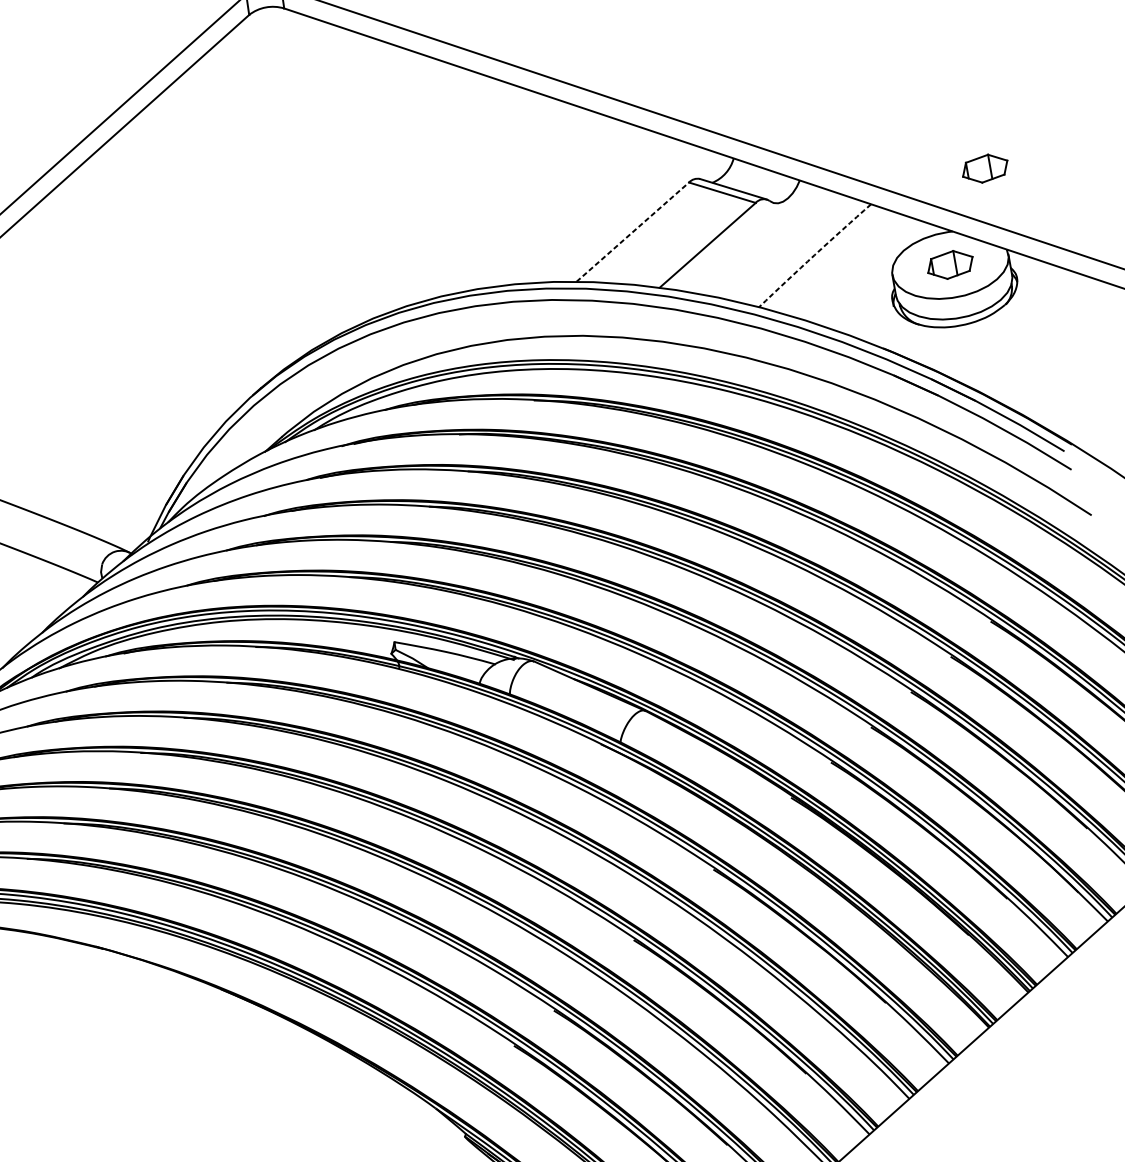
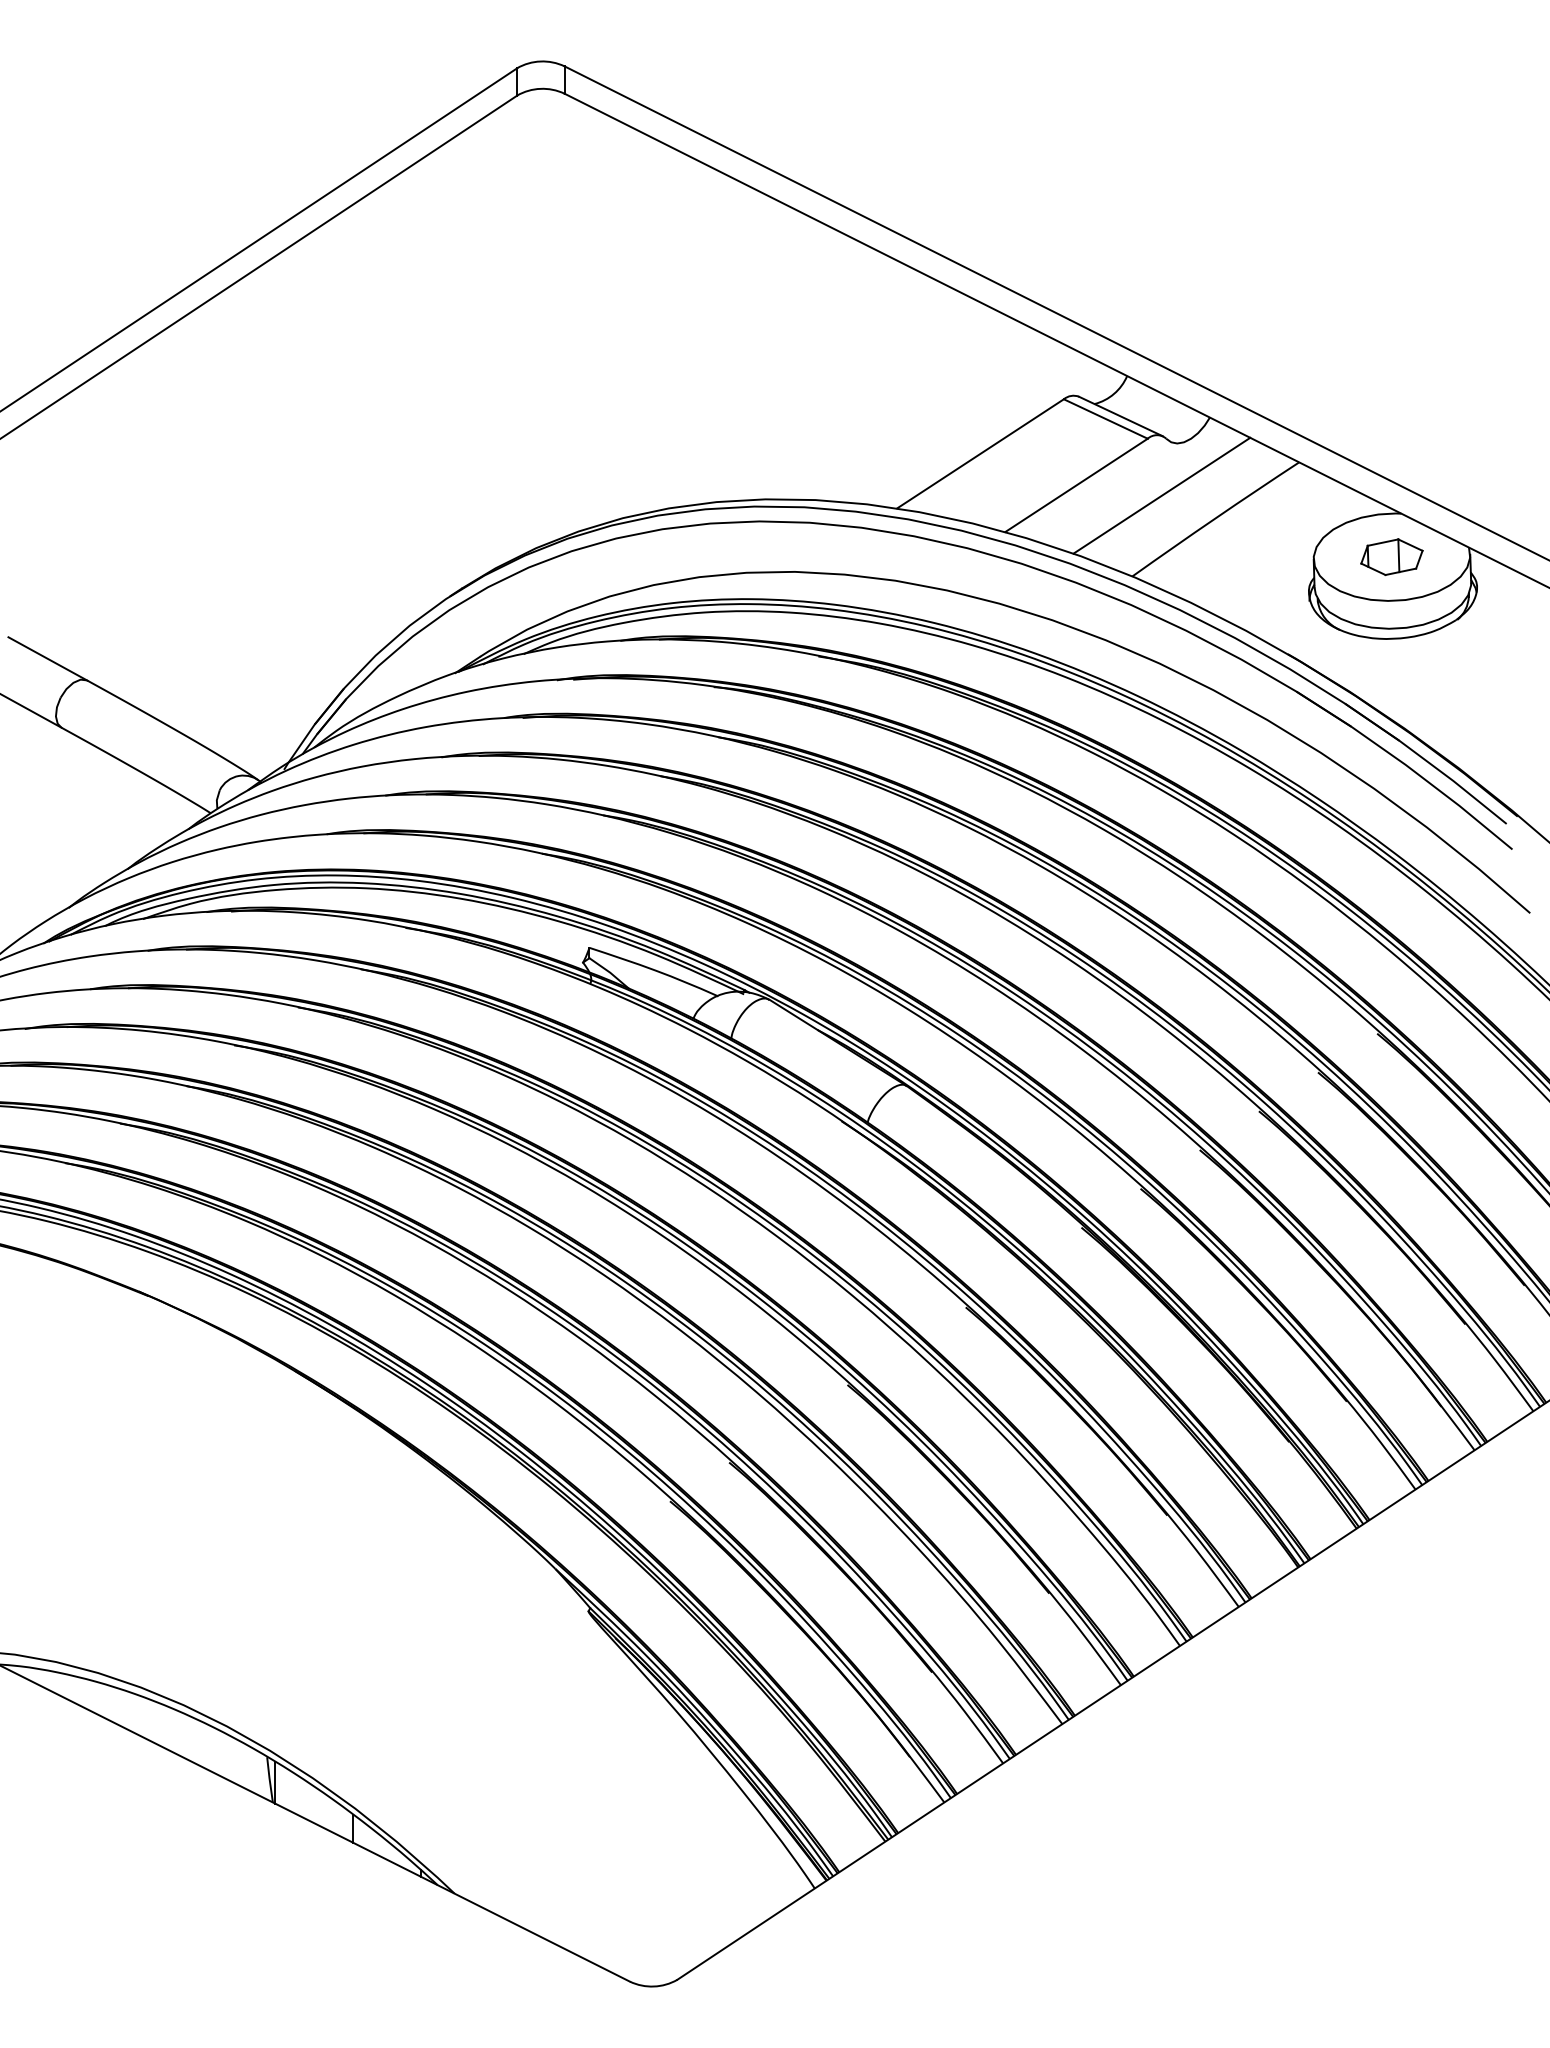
part: (984, 168) -> (1455, 437), removed
line: (632, 231) -> (980, 453), dashed -> solid
line: (772, 243) -> (1161, 495), added
arc: (814, 255) -> (1215, 518), dashed -> solid

